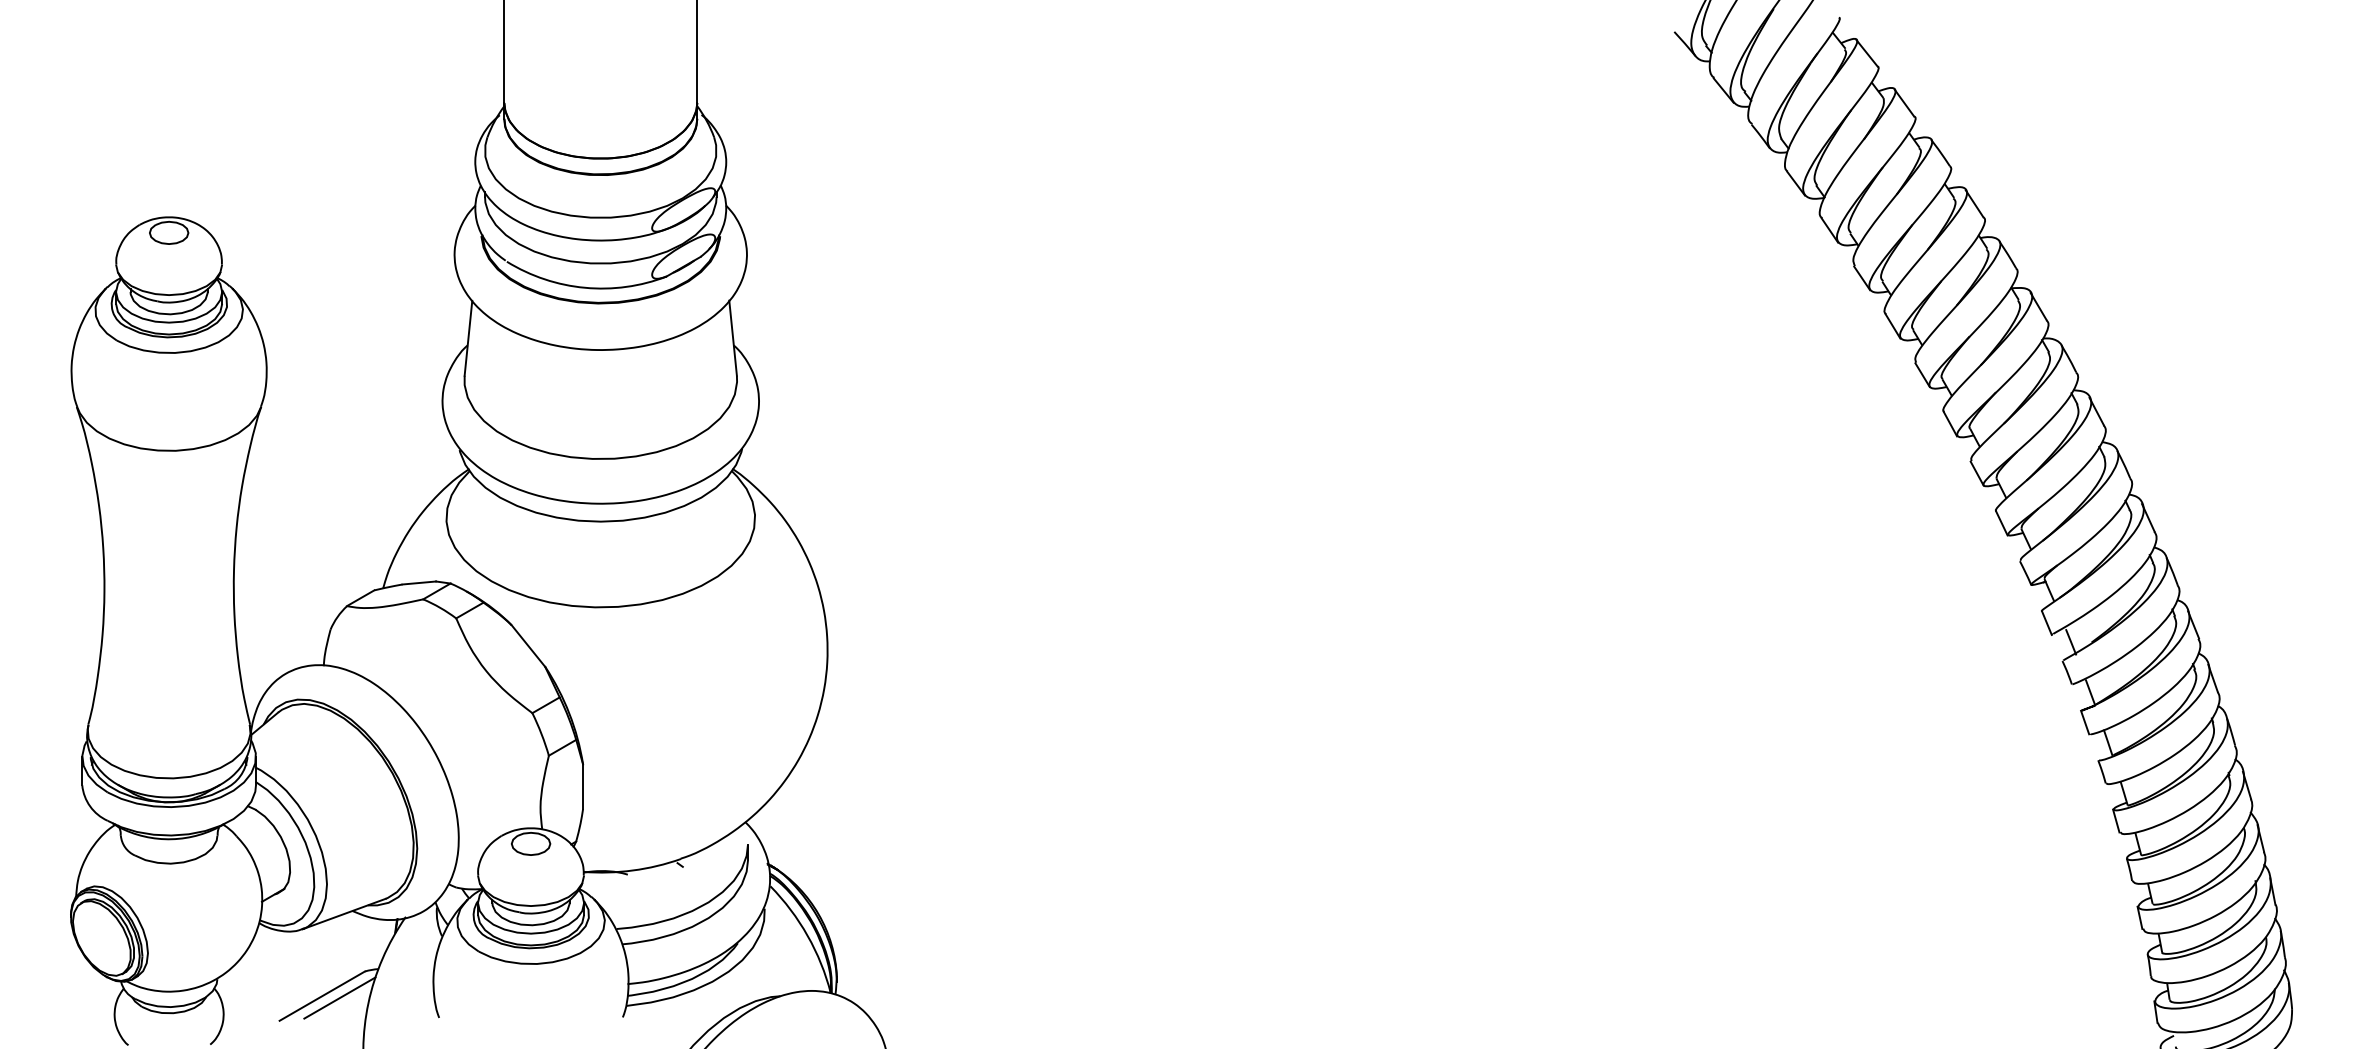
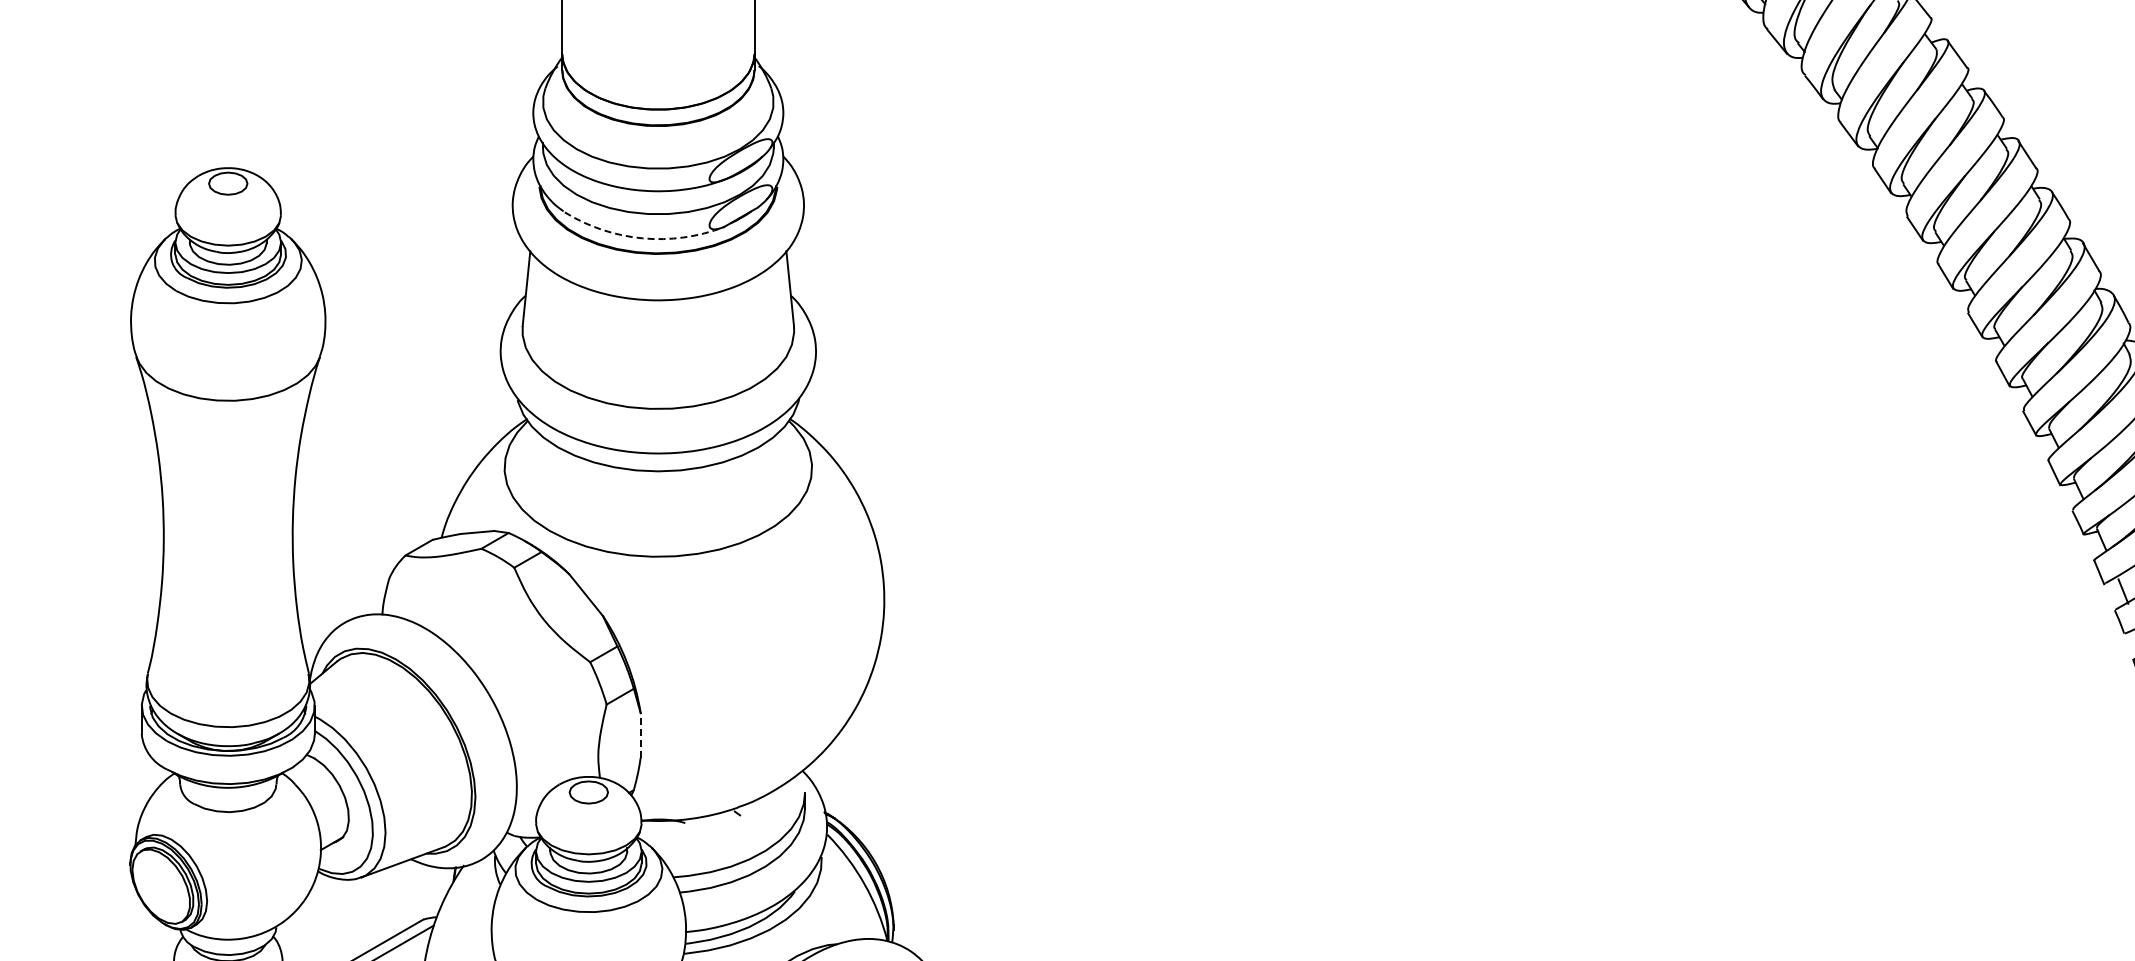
arc: (585, 287) -> (643, 238), solid -> dashed
line: (583, 786) -> (641, 735), solid -> dashed

